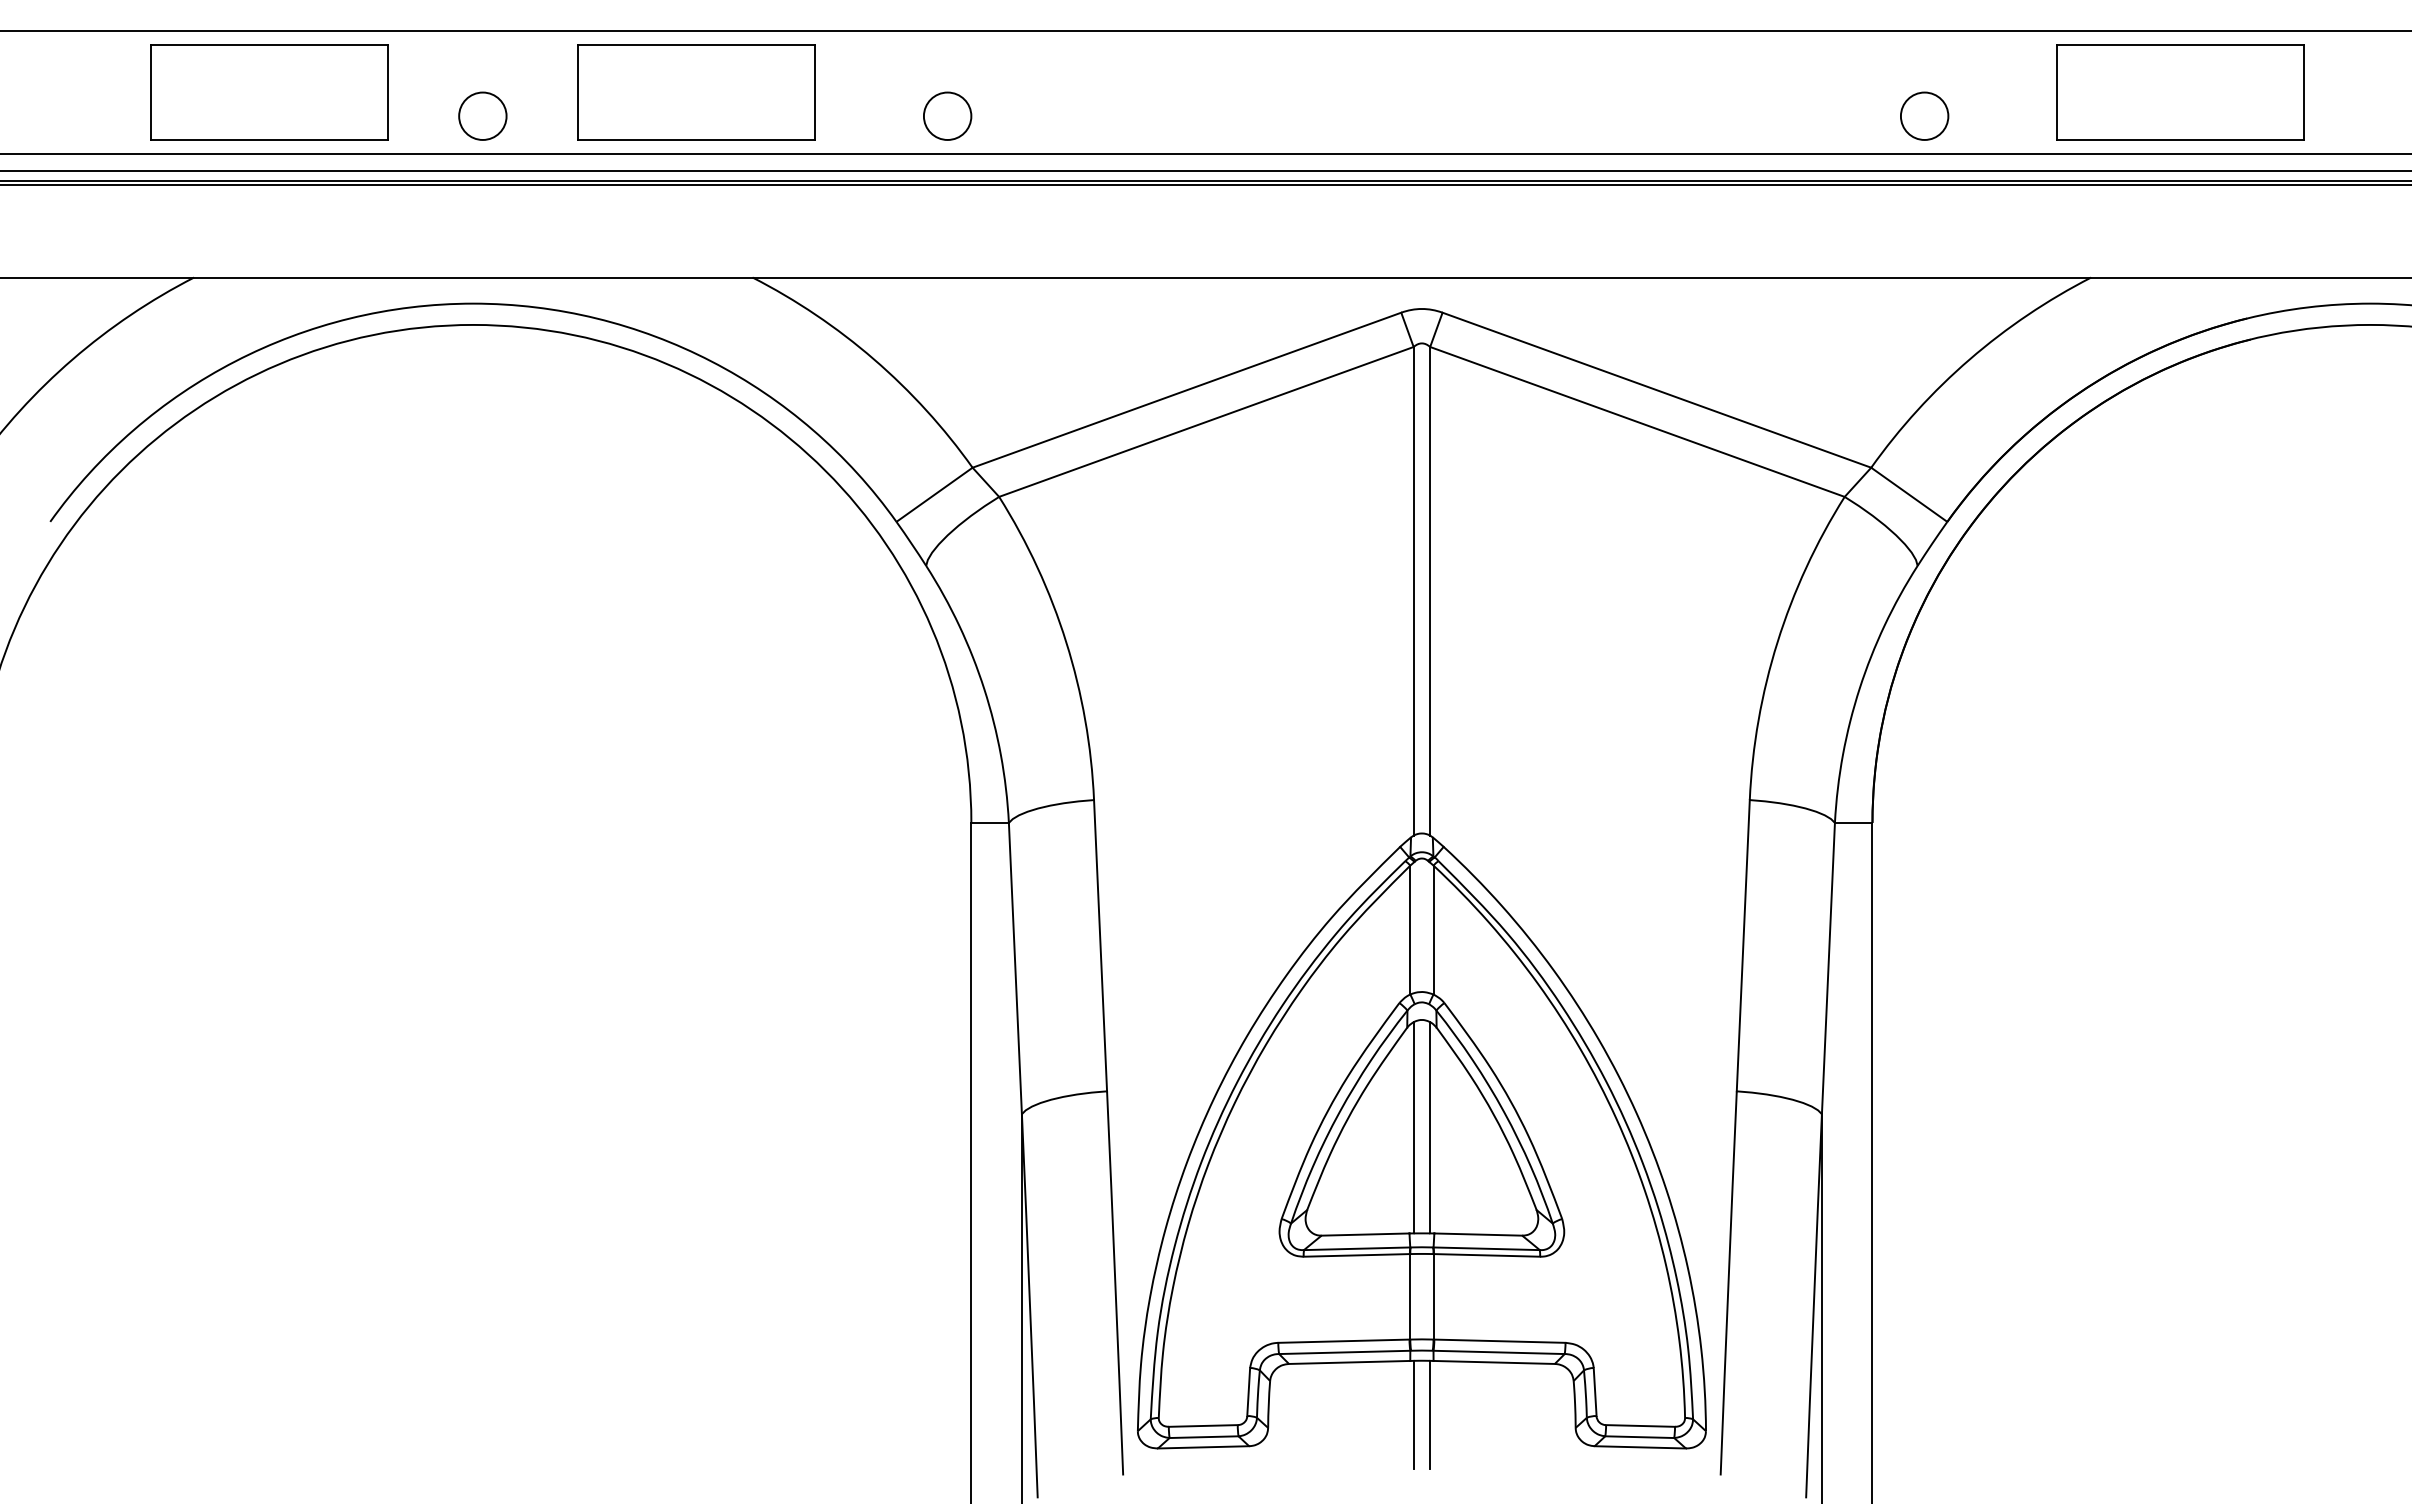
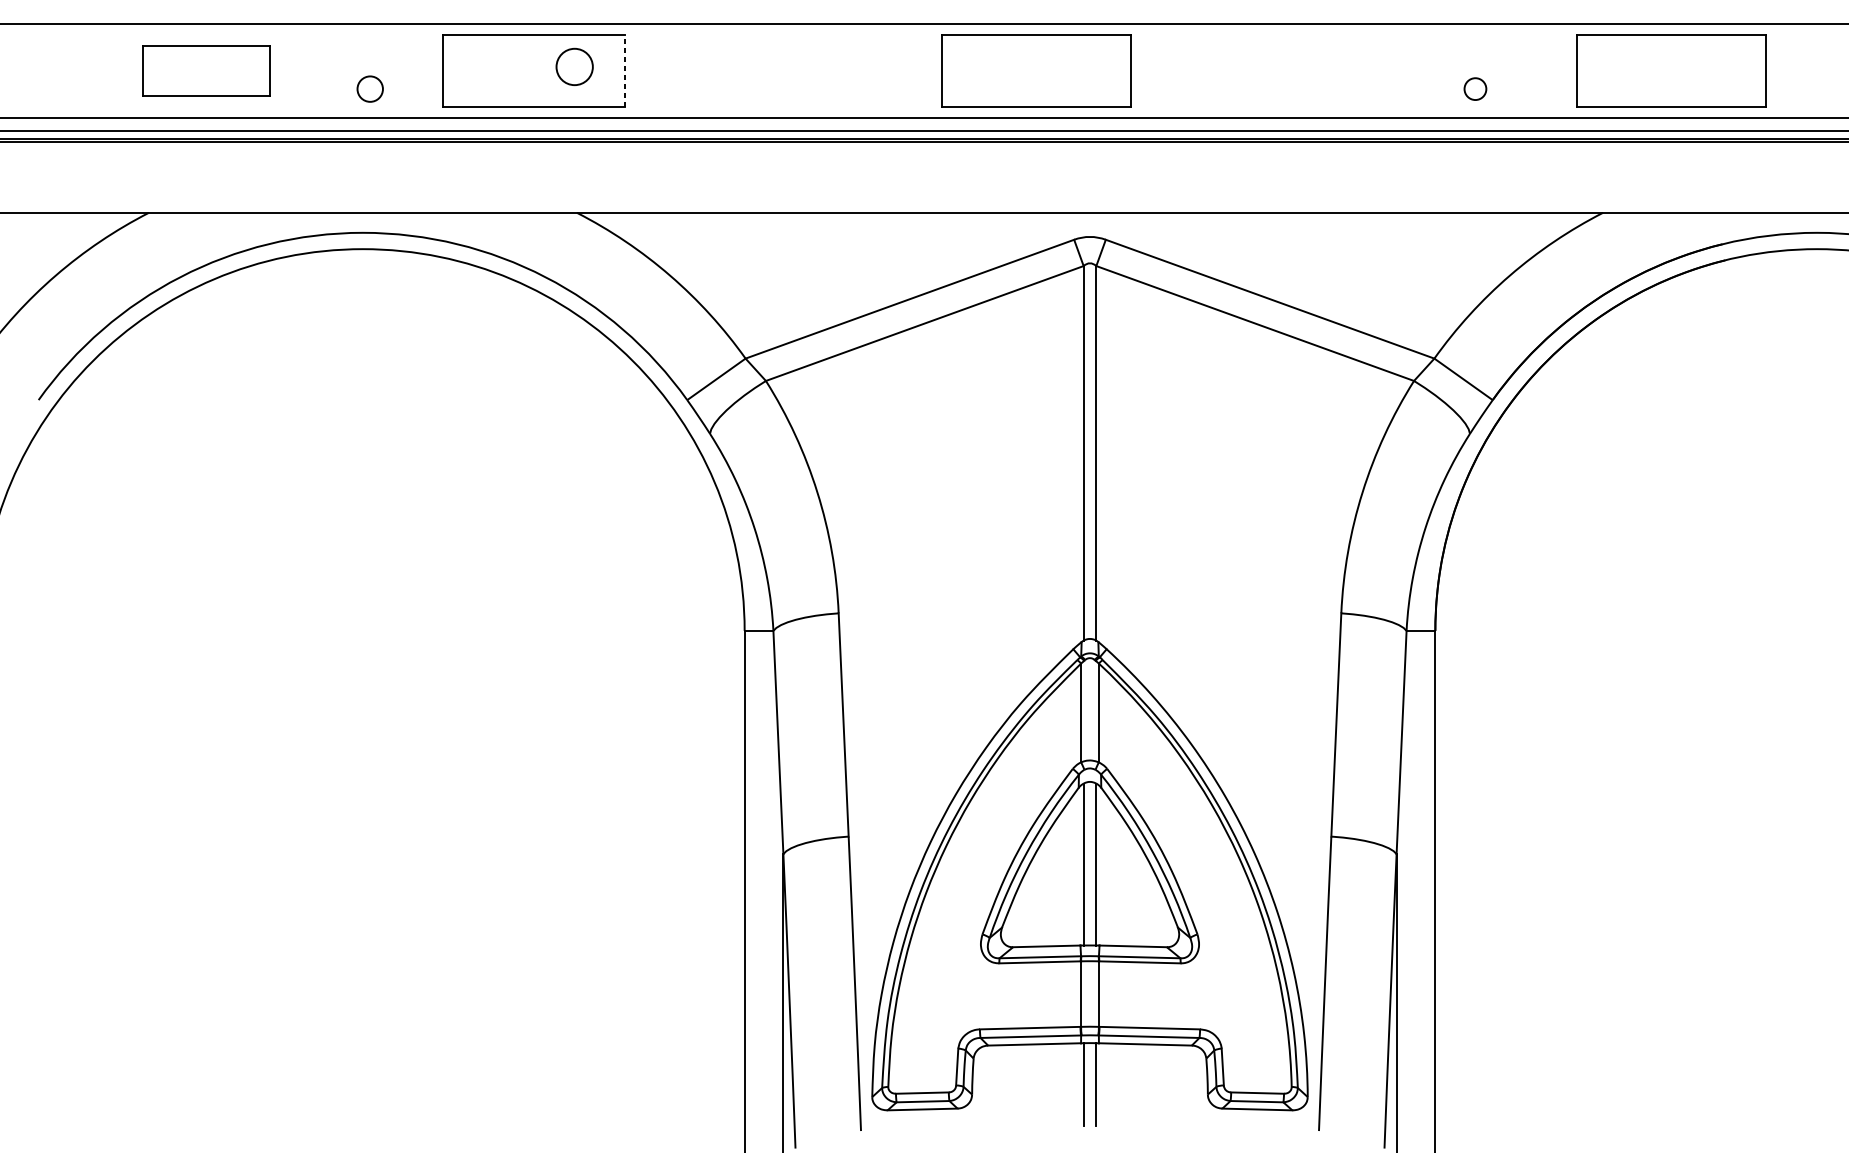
part: (269, 92) -> (206, 70), size x0.7
line: (814, 92) -> (624, 70), solid -> dashed
part: (1351, 92) -> (1036, 70), added
circle: (482, 115) -> (369, 88), size x0.7
circle: (947, 115) -> (574, 66), moved
circle: (1924, 115) -> (1475, 88), size x0.6

